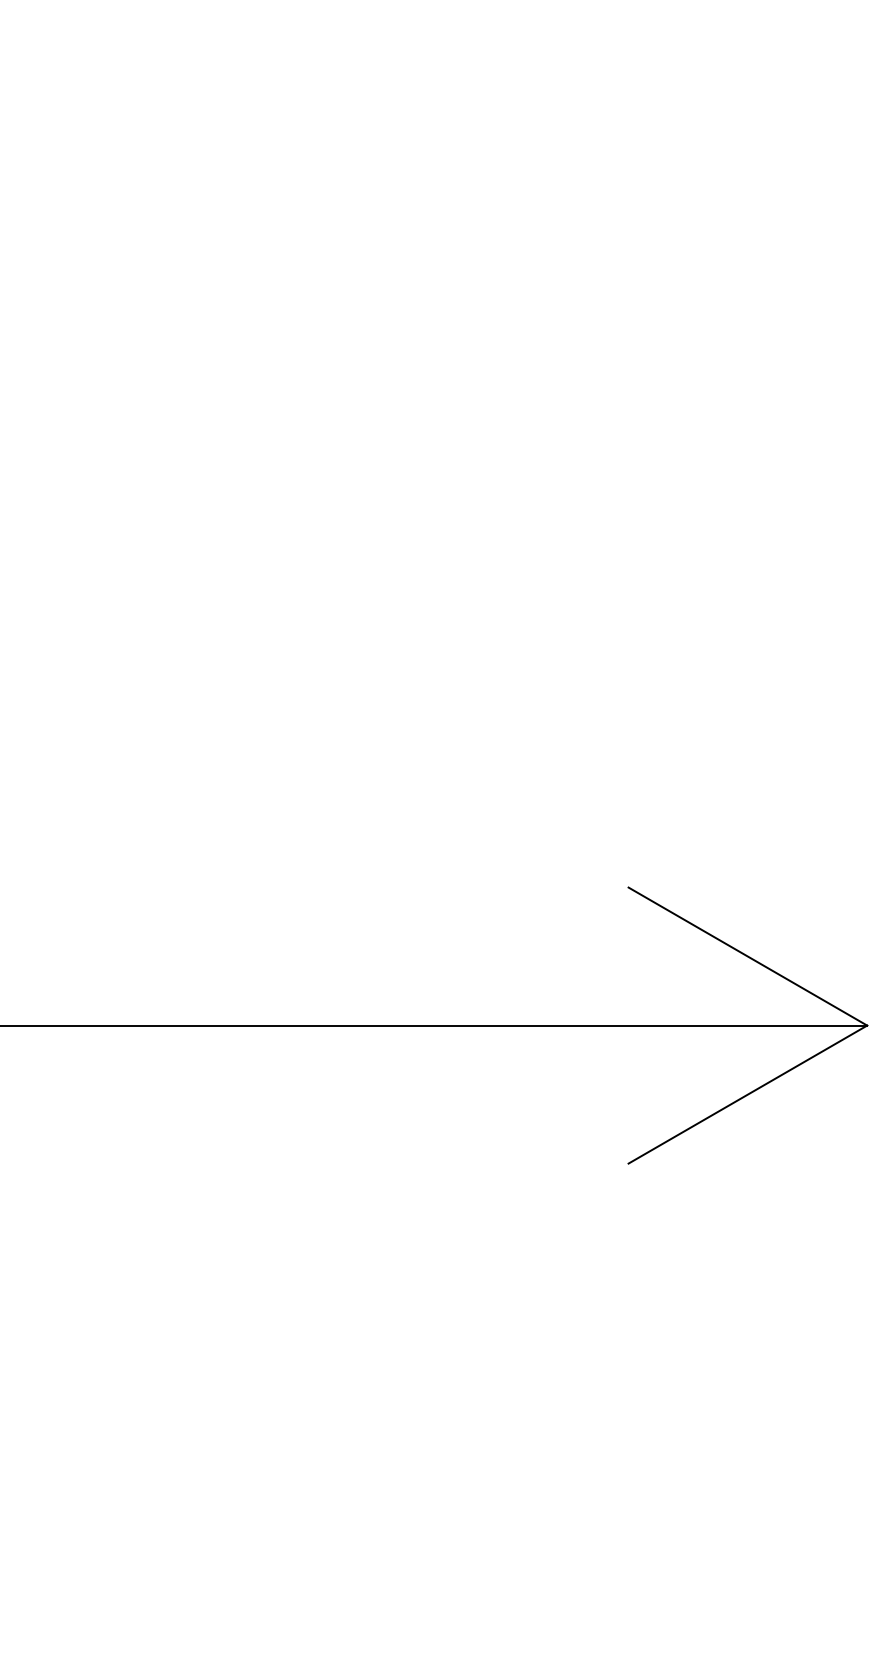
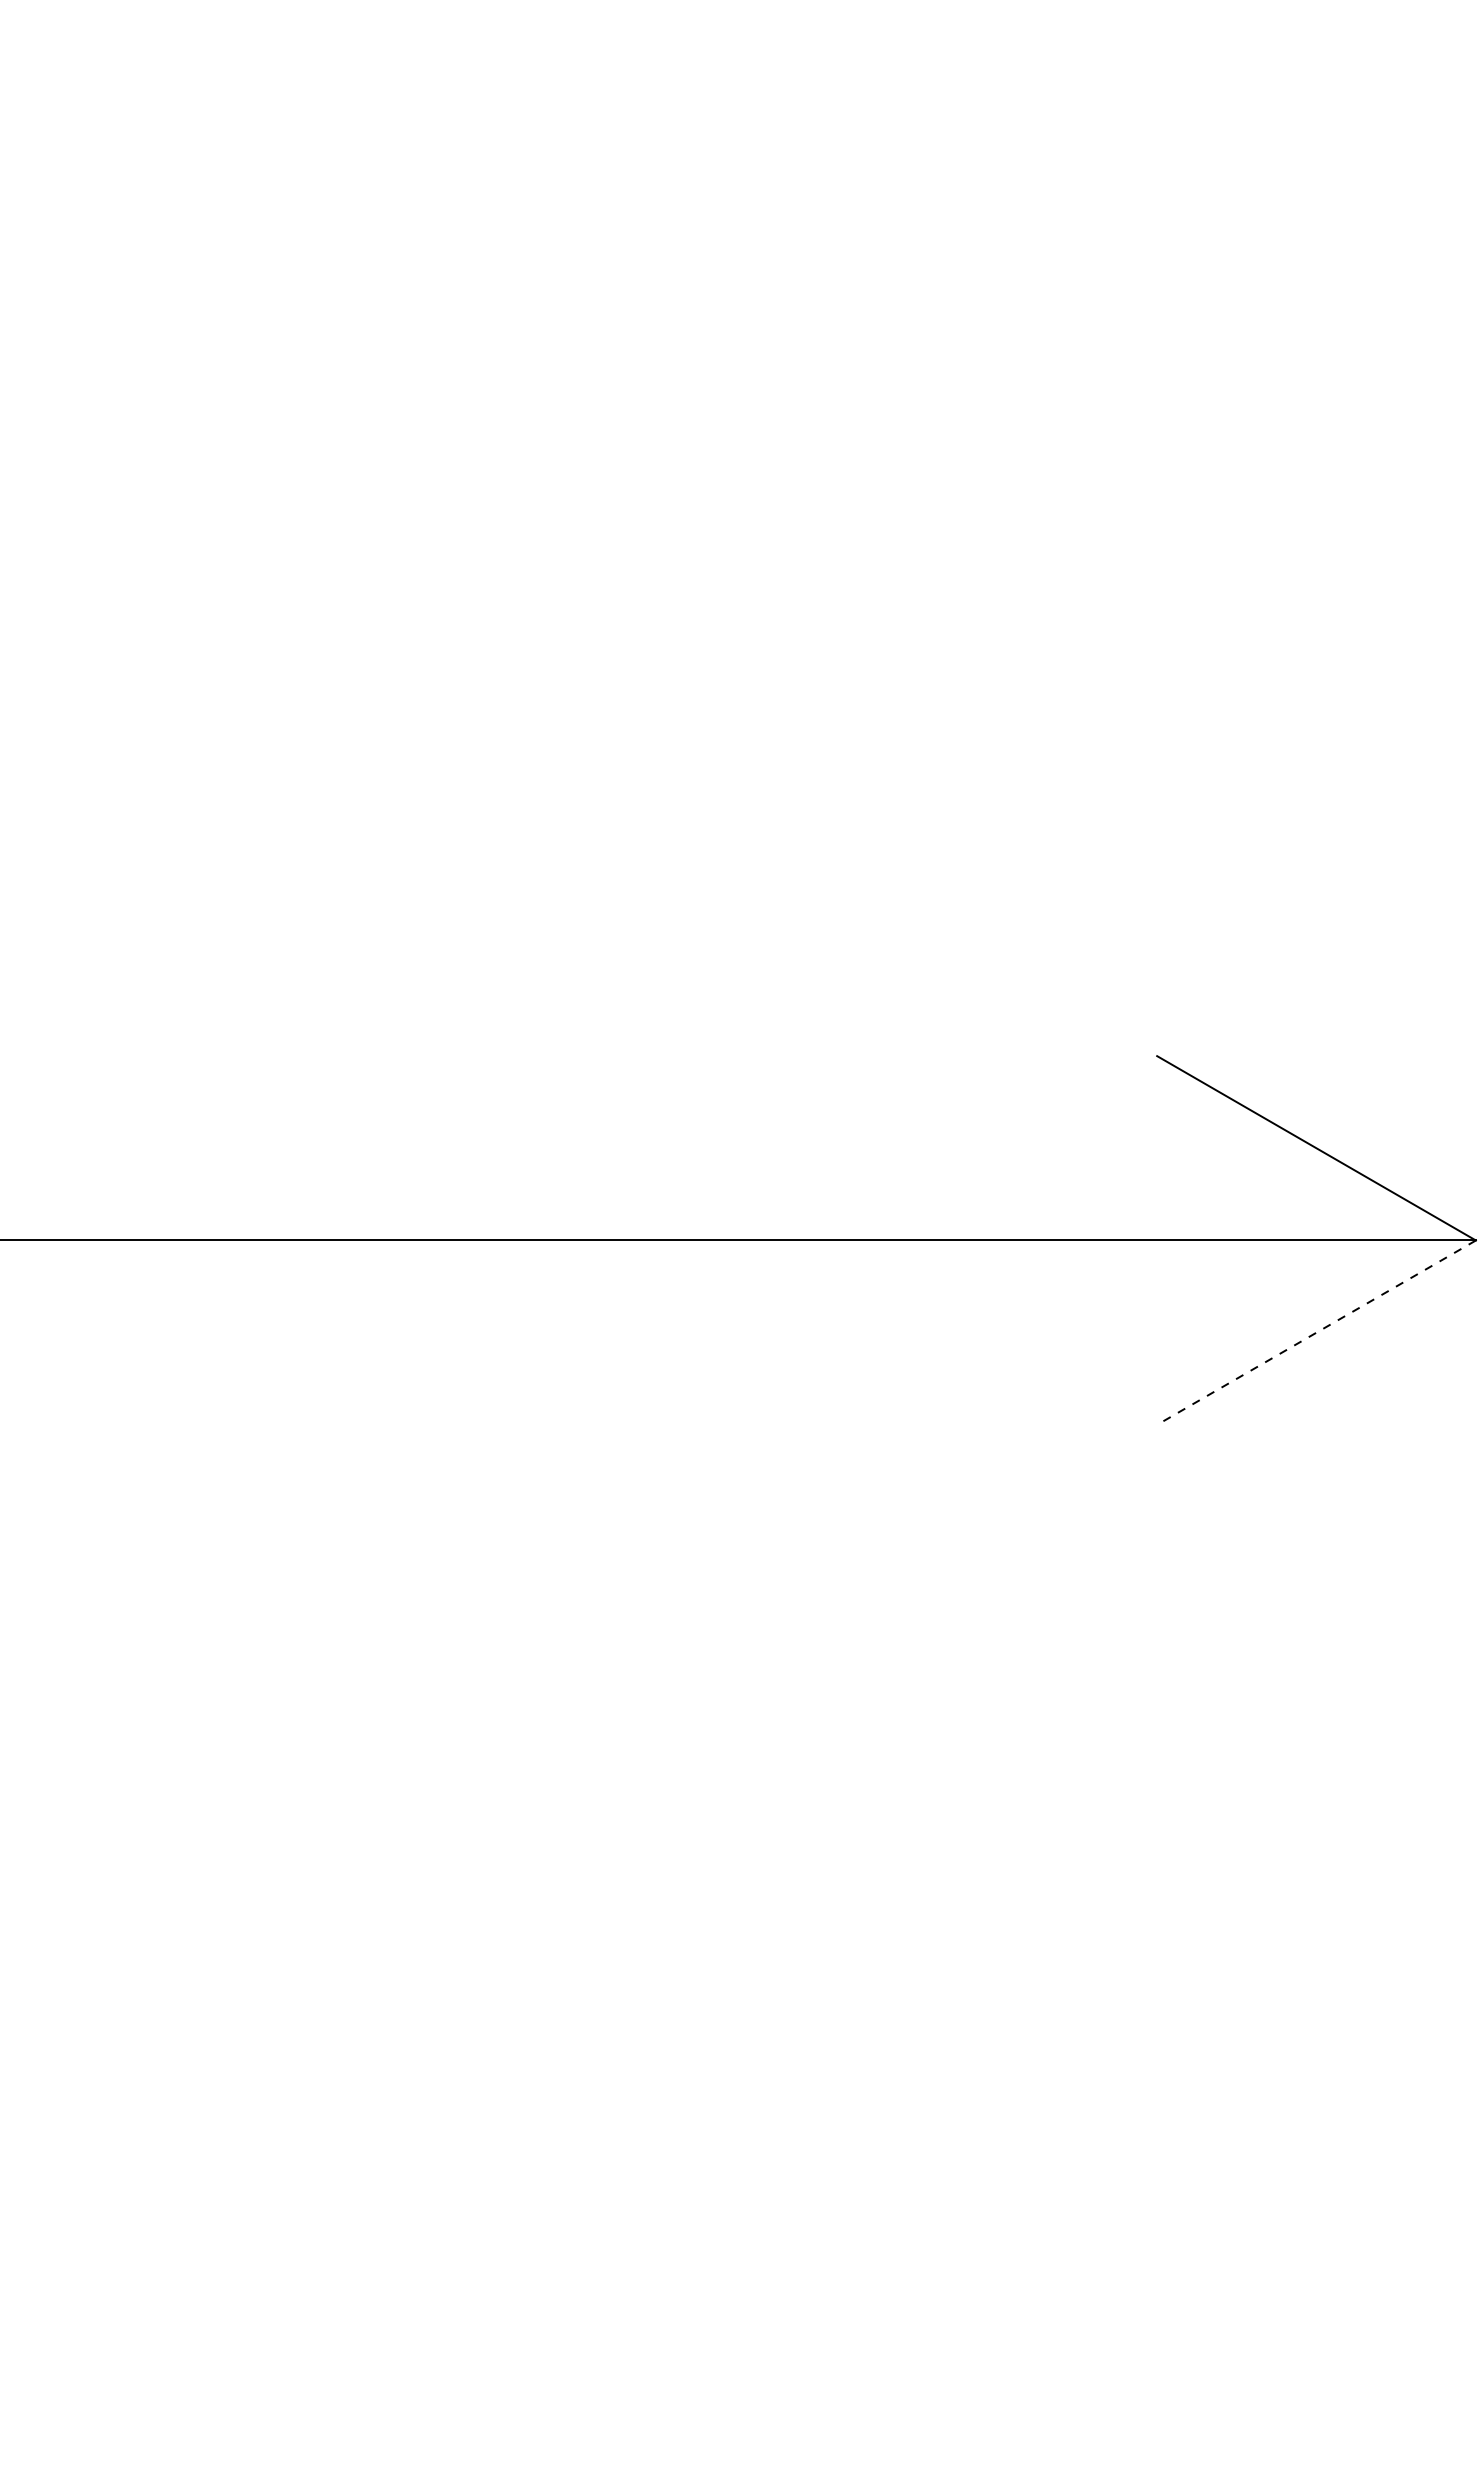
line: (747, 1094) -> (1316, 1332), solid -> dashed

